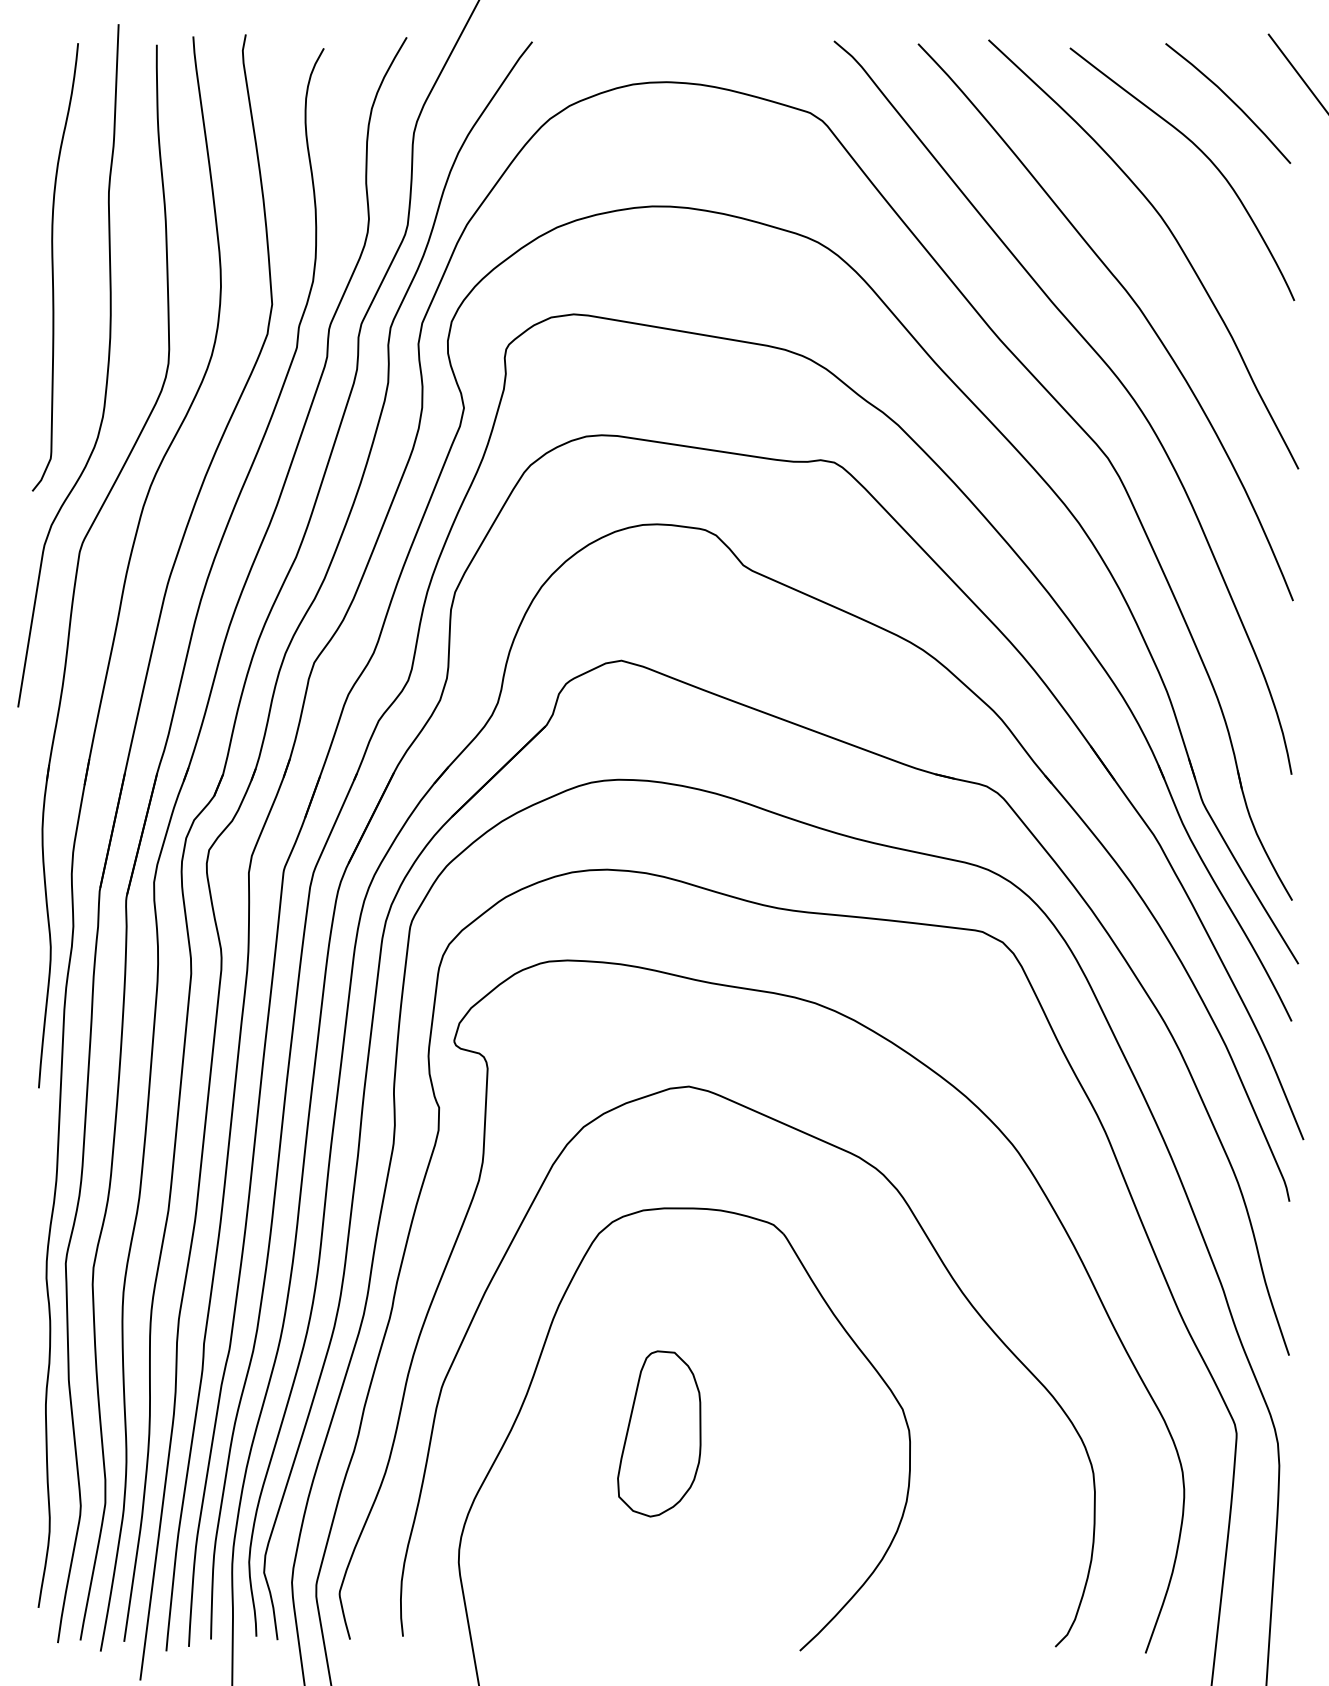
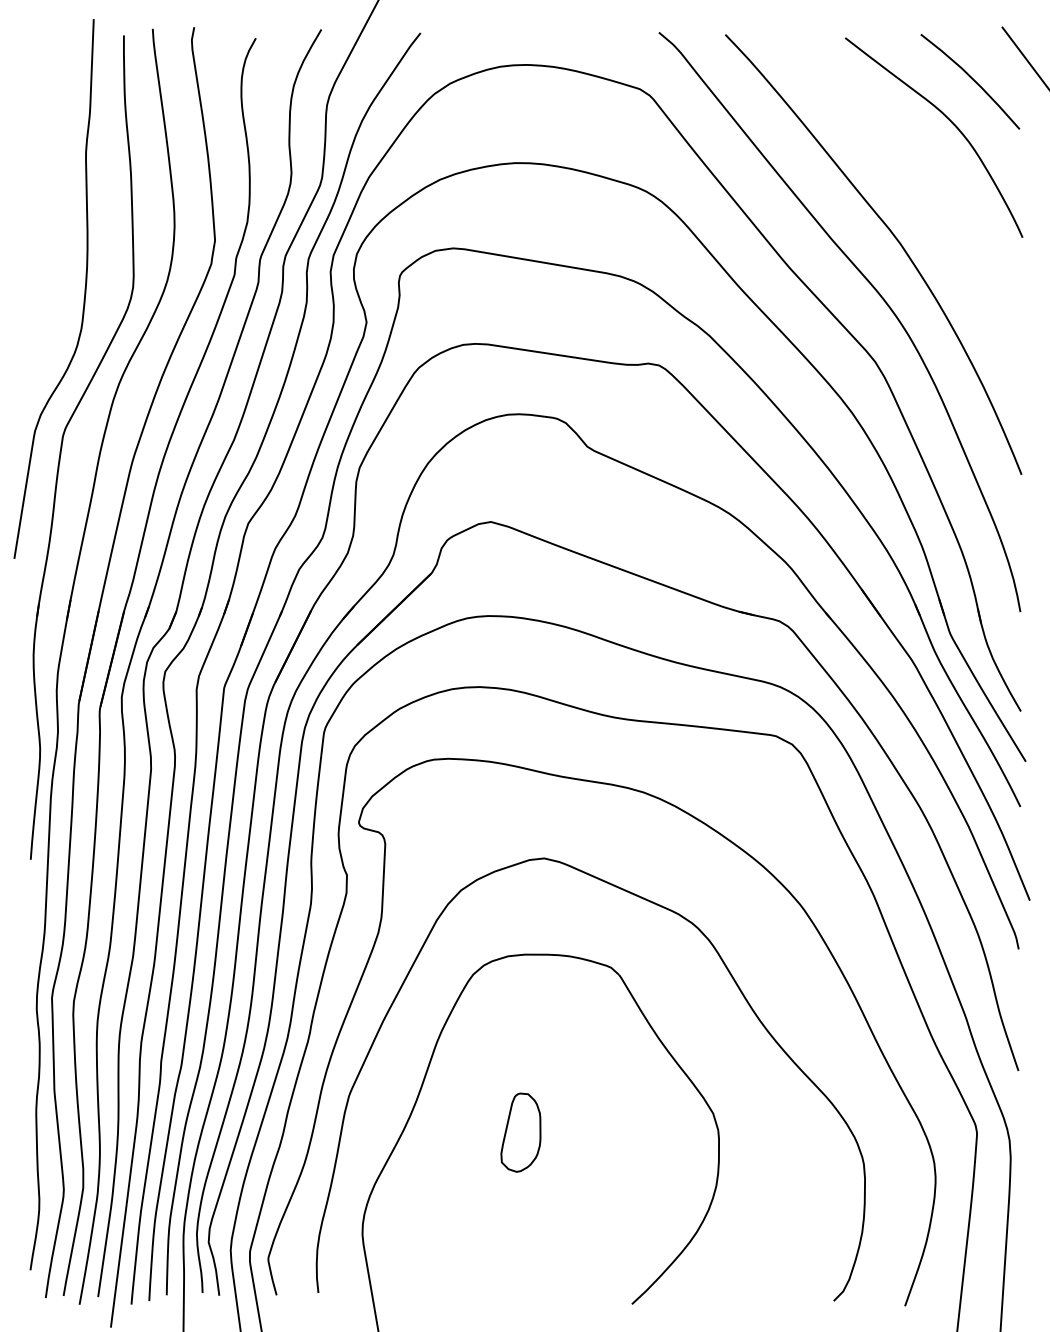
curve: (1172, 237) -> (926, 187), removed
curve: (53, 267) -> (42, 211), removed
part: (658, 1433) -> (520, 1132), size x0.6

